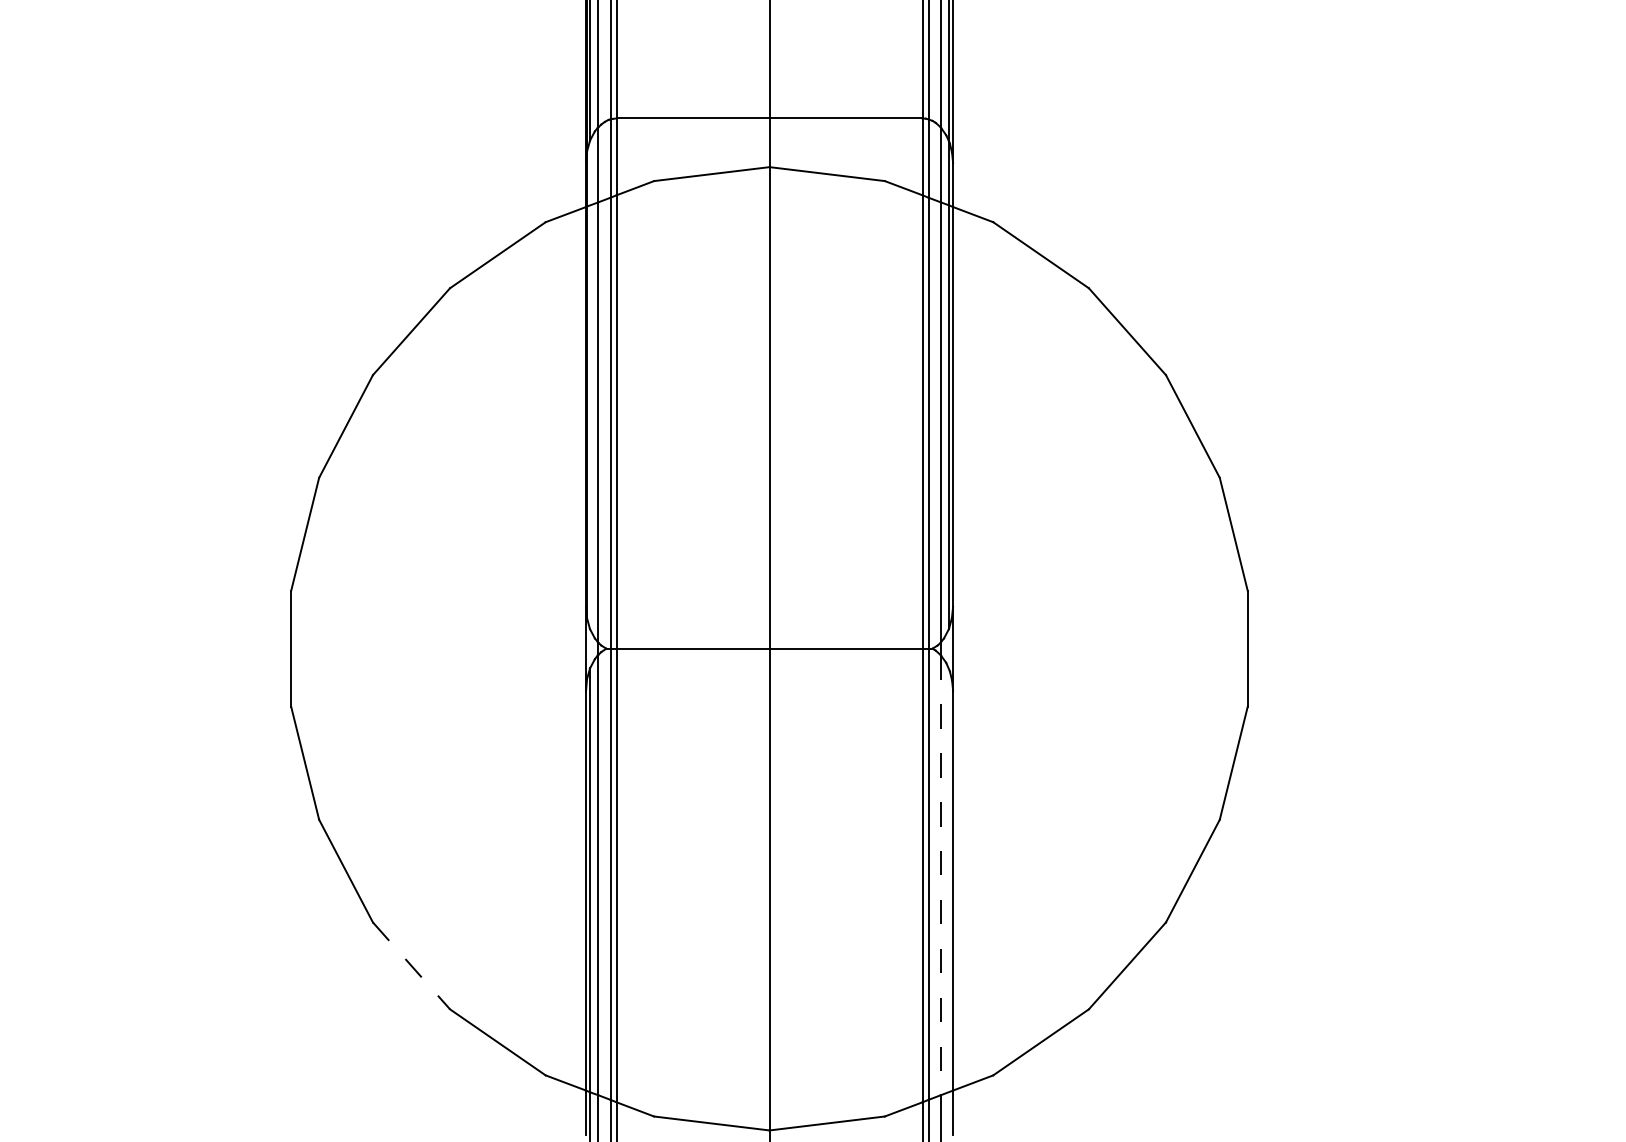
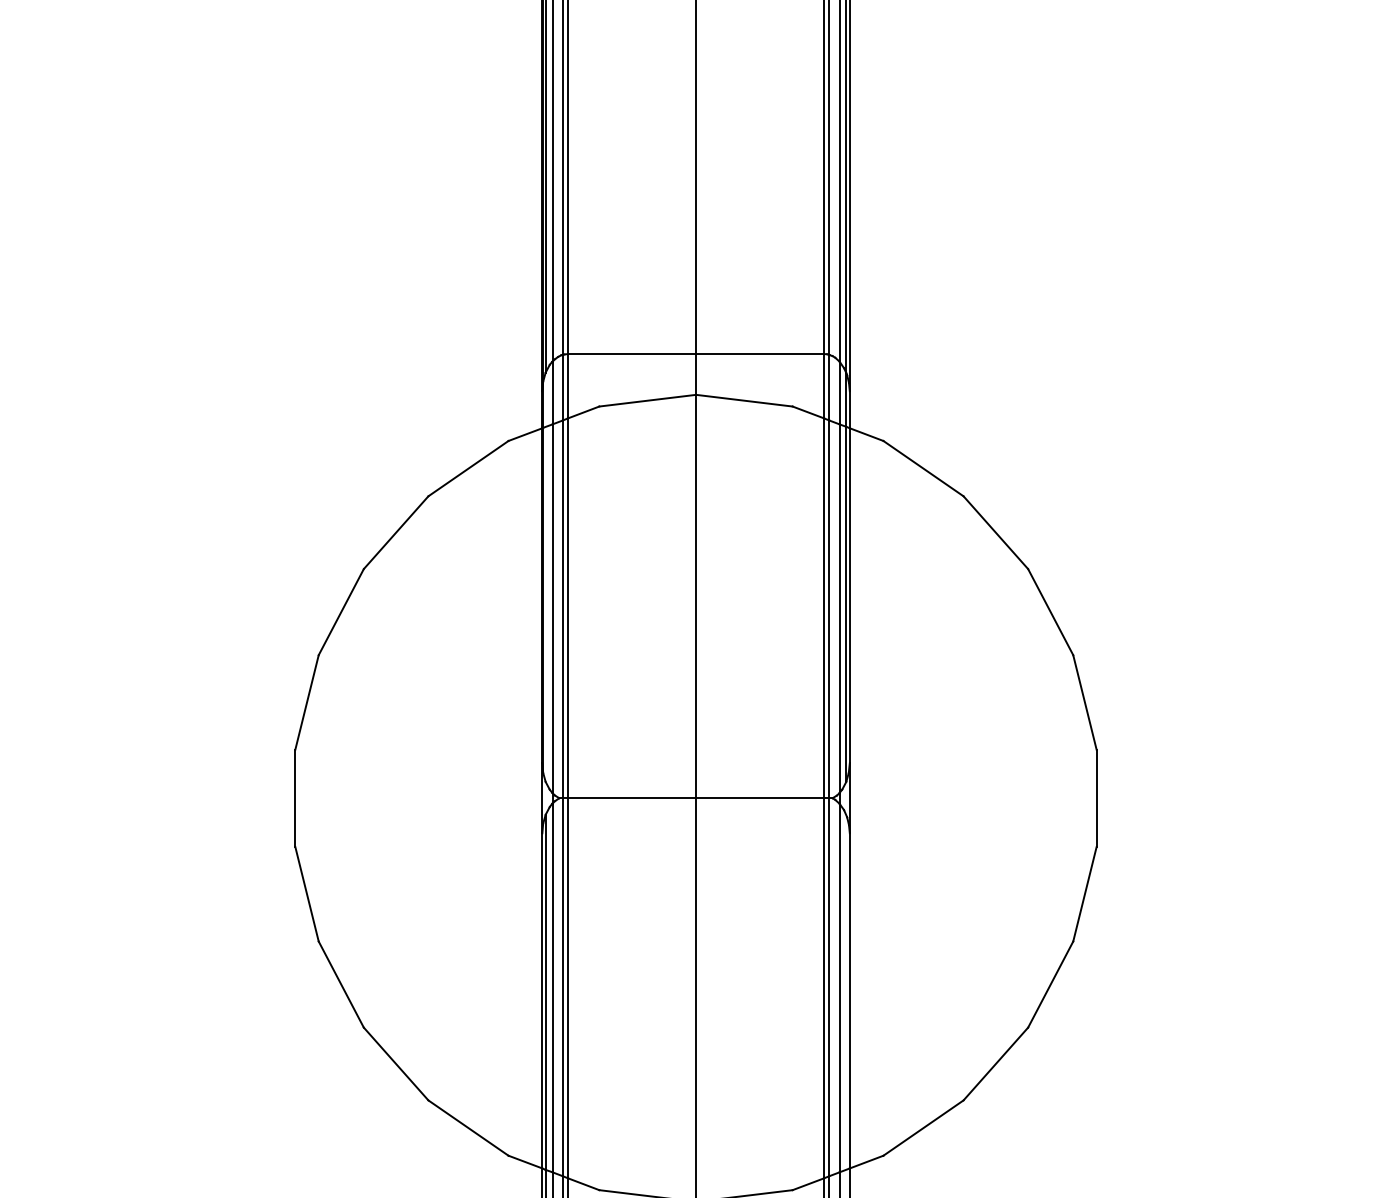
line: (940, 875) -> (839, 988), dashed -> solid
line: (411, 966) -> (396, 1064), dashed -> solid

